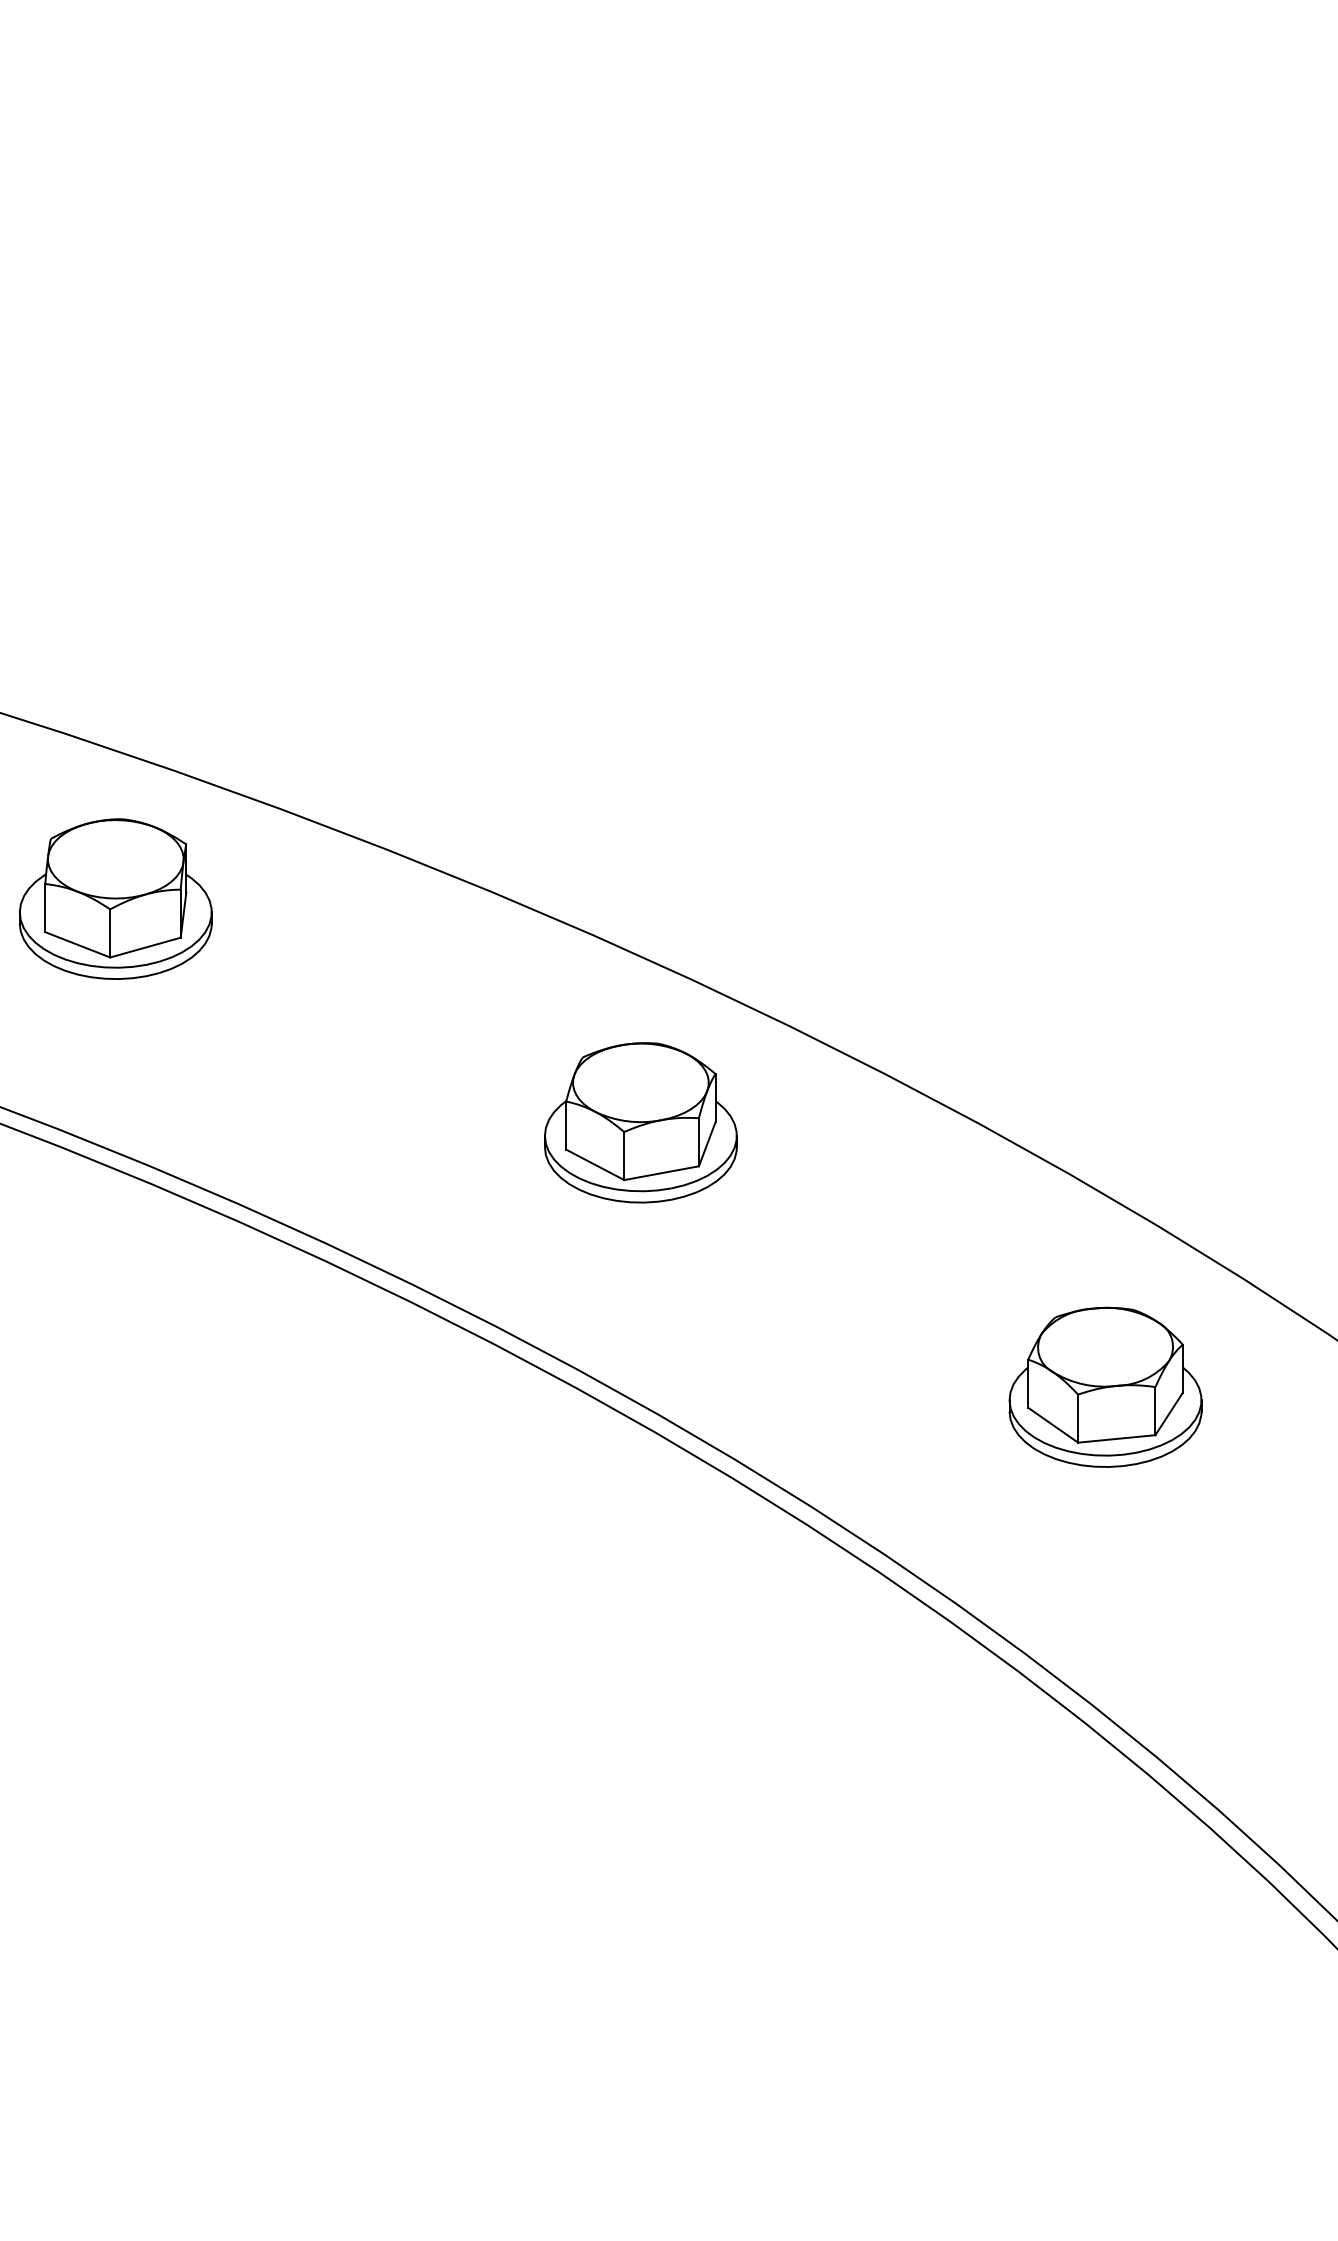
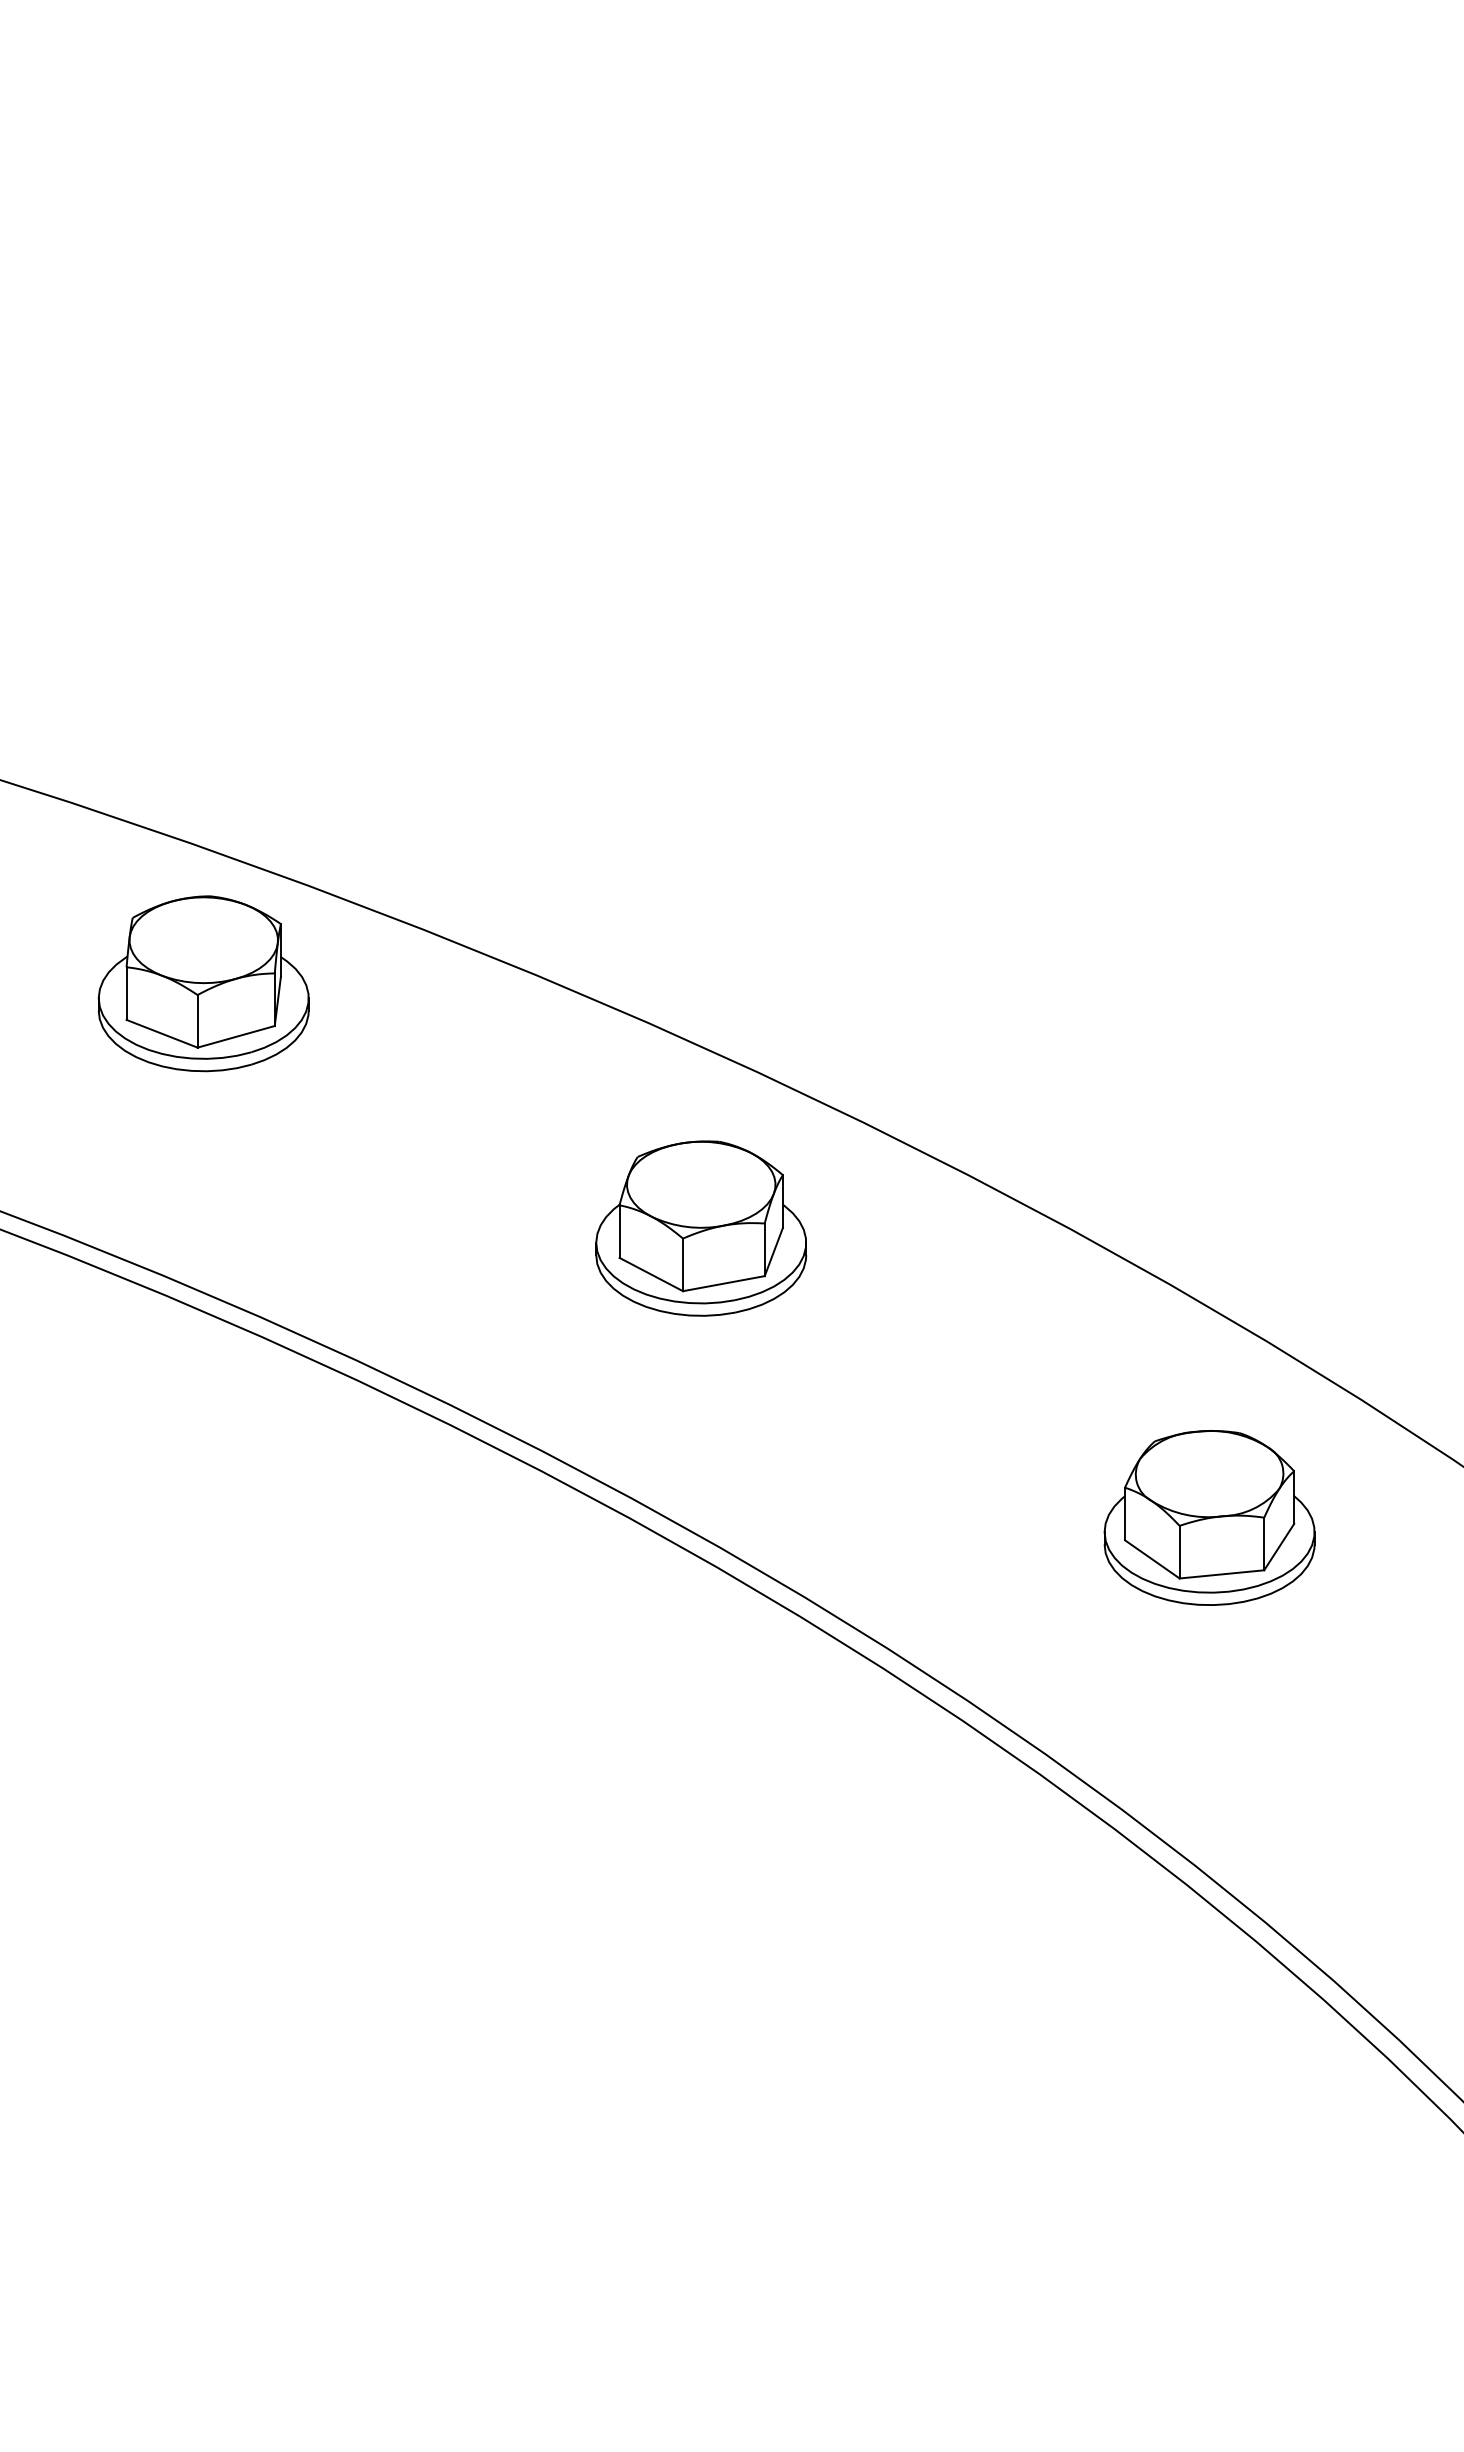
part: (115, 898) -> (203, 983), moved

